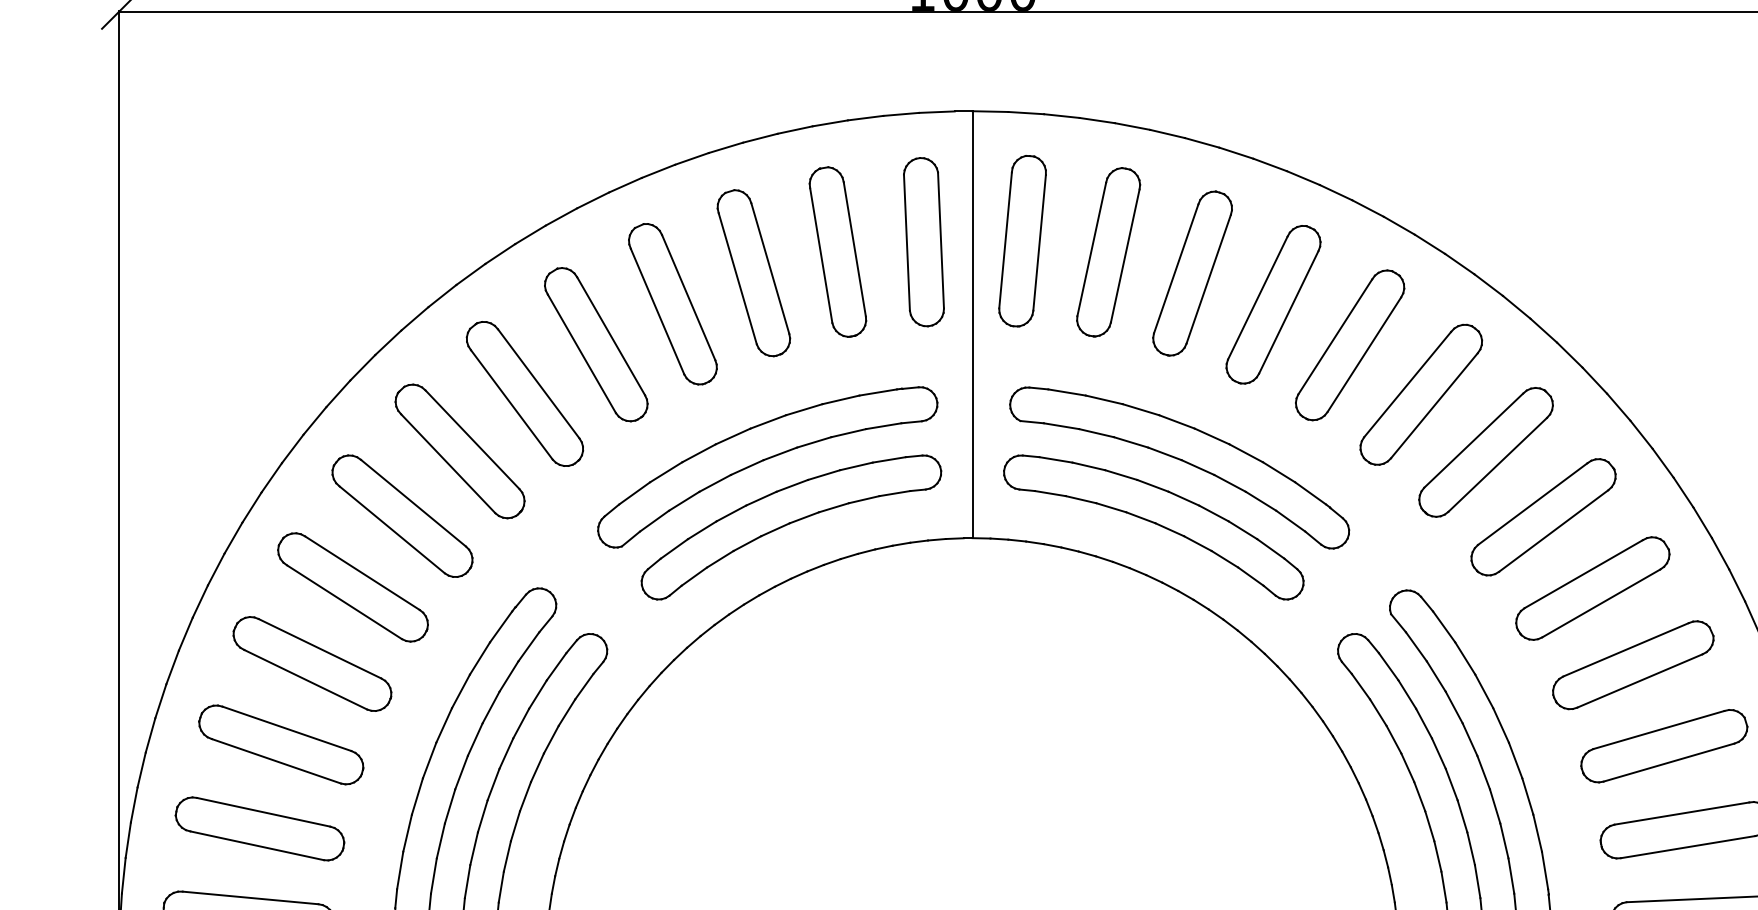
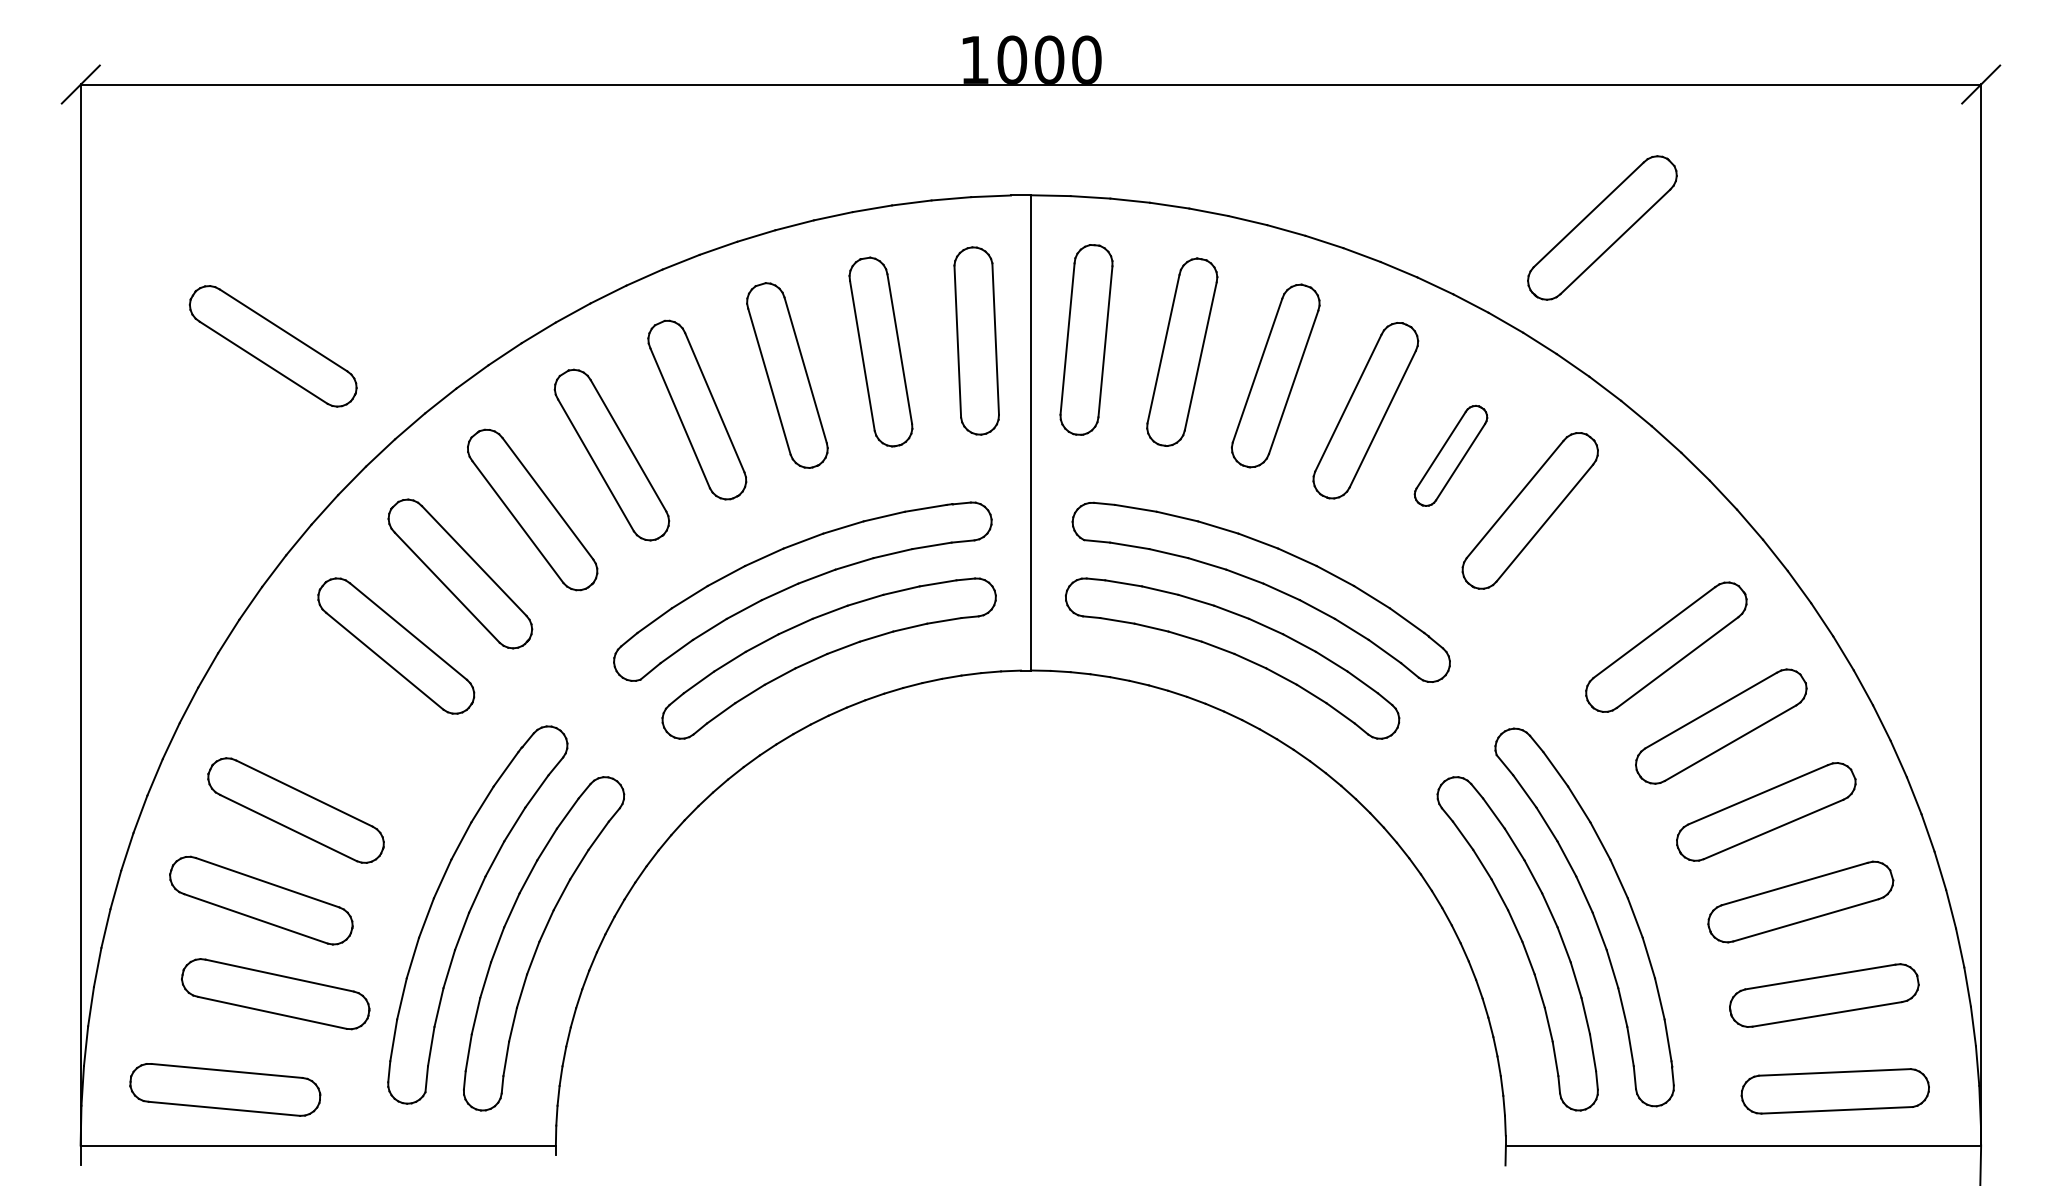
part: (1349, 345) -> (1450, 455), size x0.6
part: (1486, 451) -> (1602, 227), moved
part: (352, 587) -> (272, 346), moved
part: (259, 829) -> (275, 994), moved

